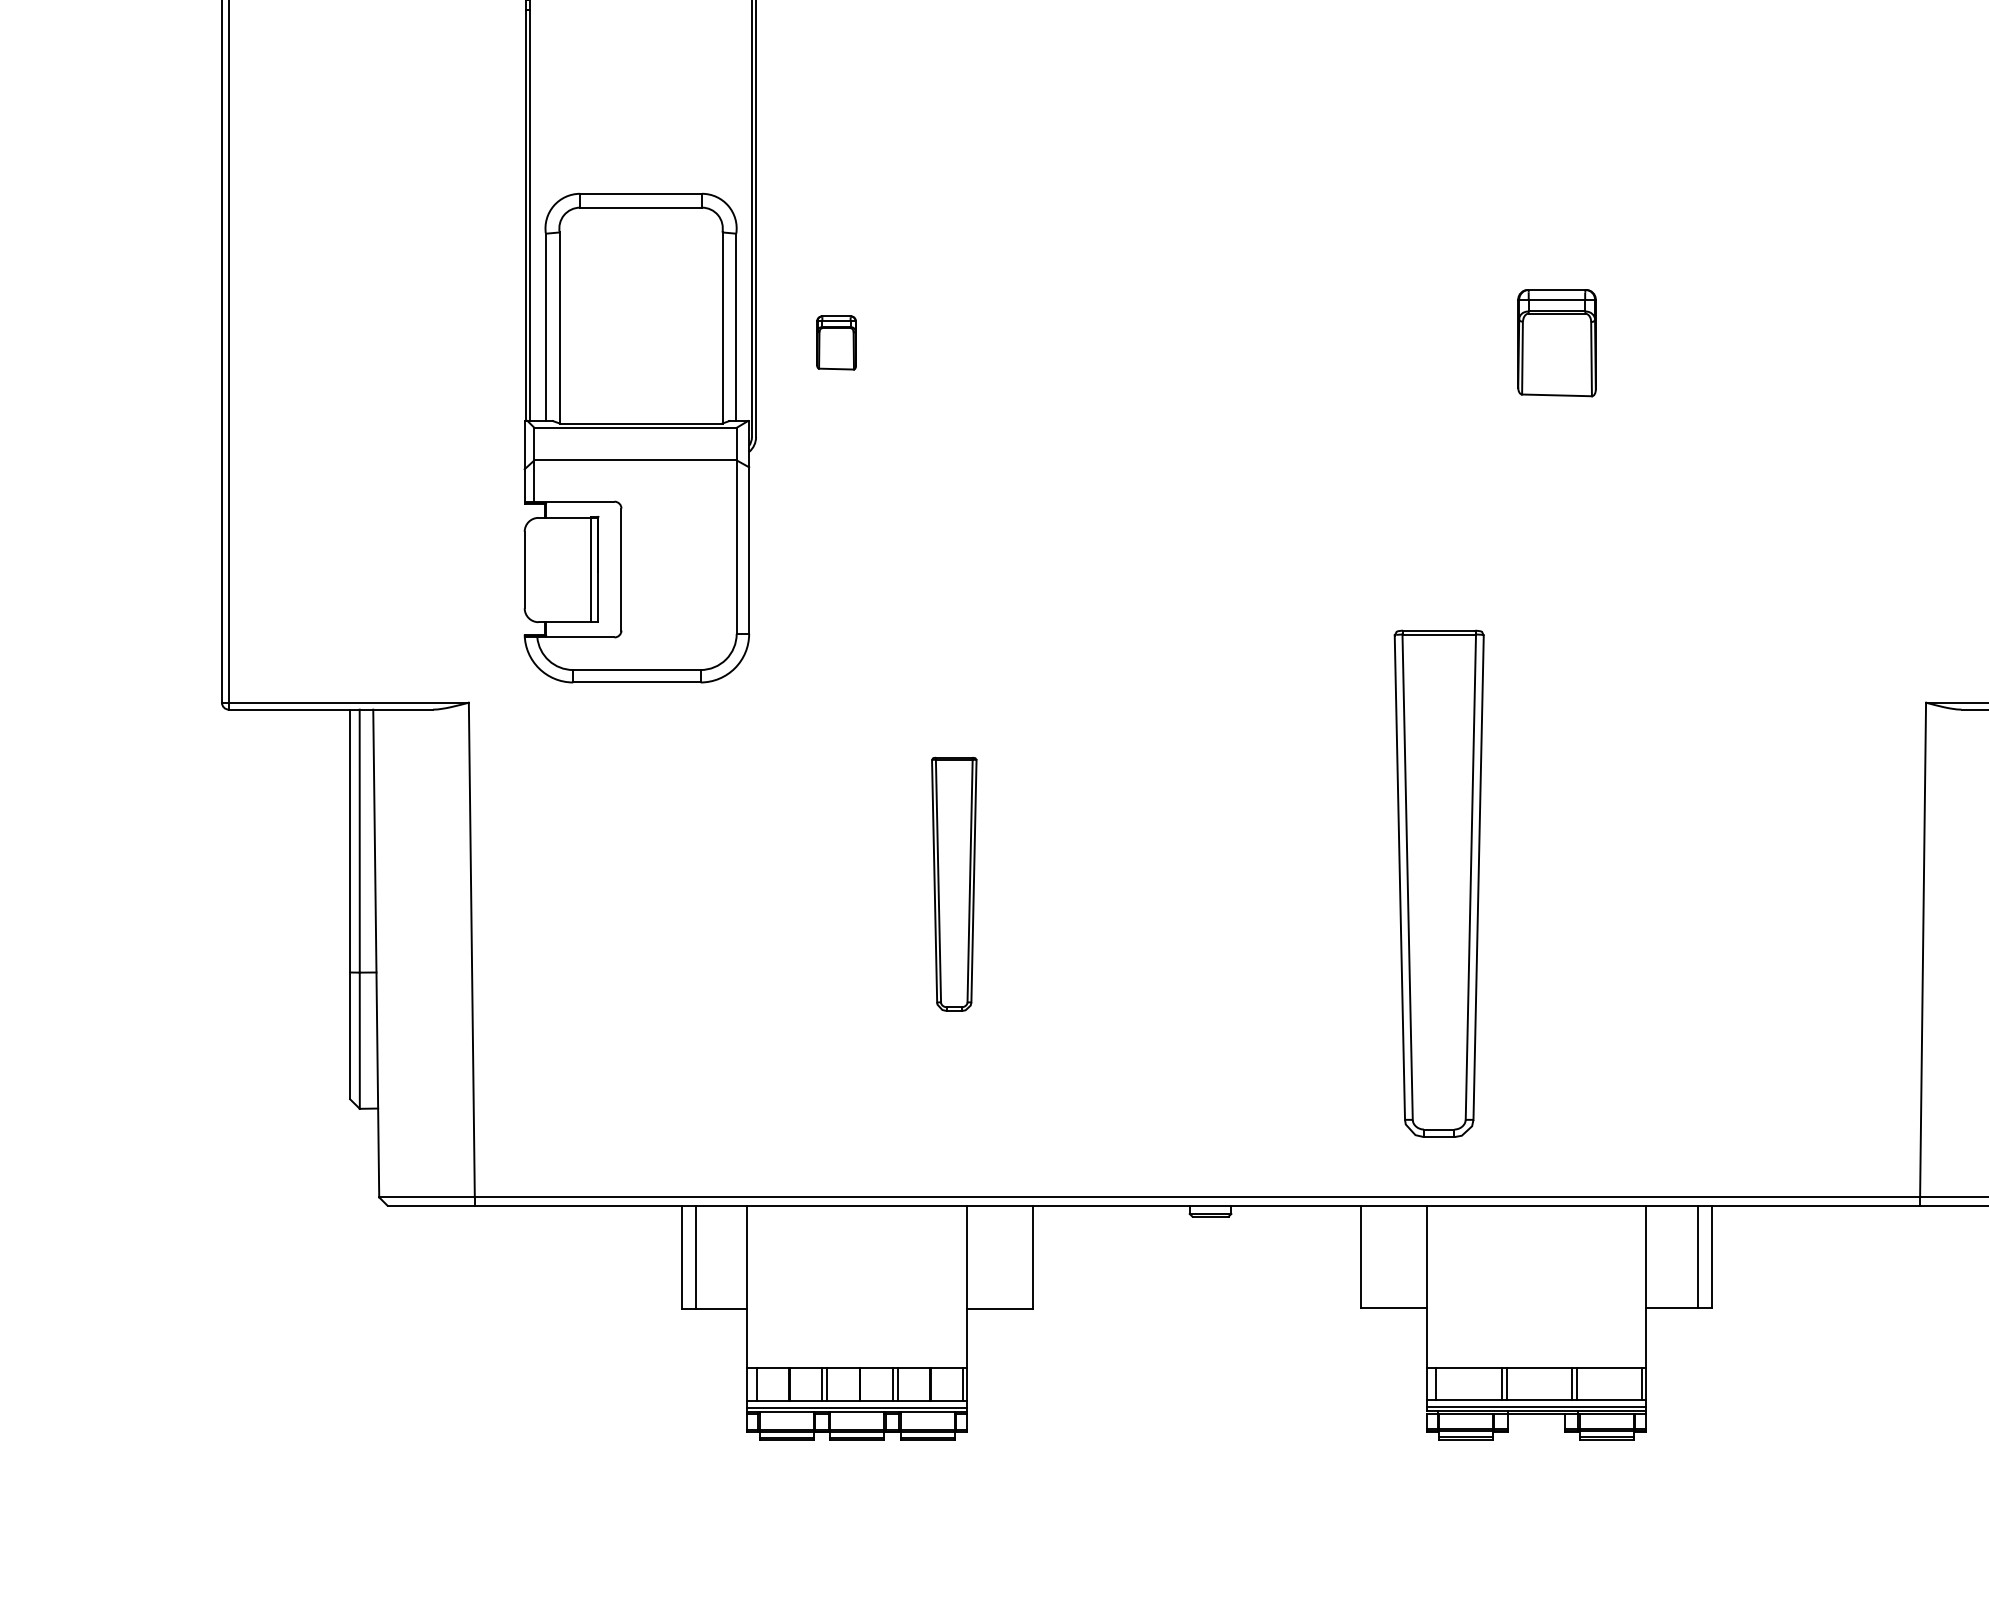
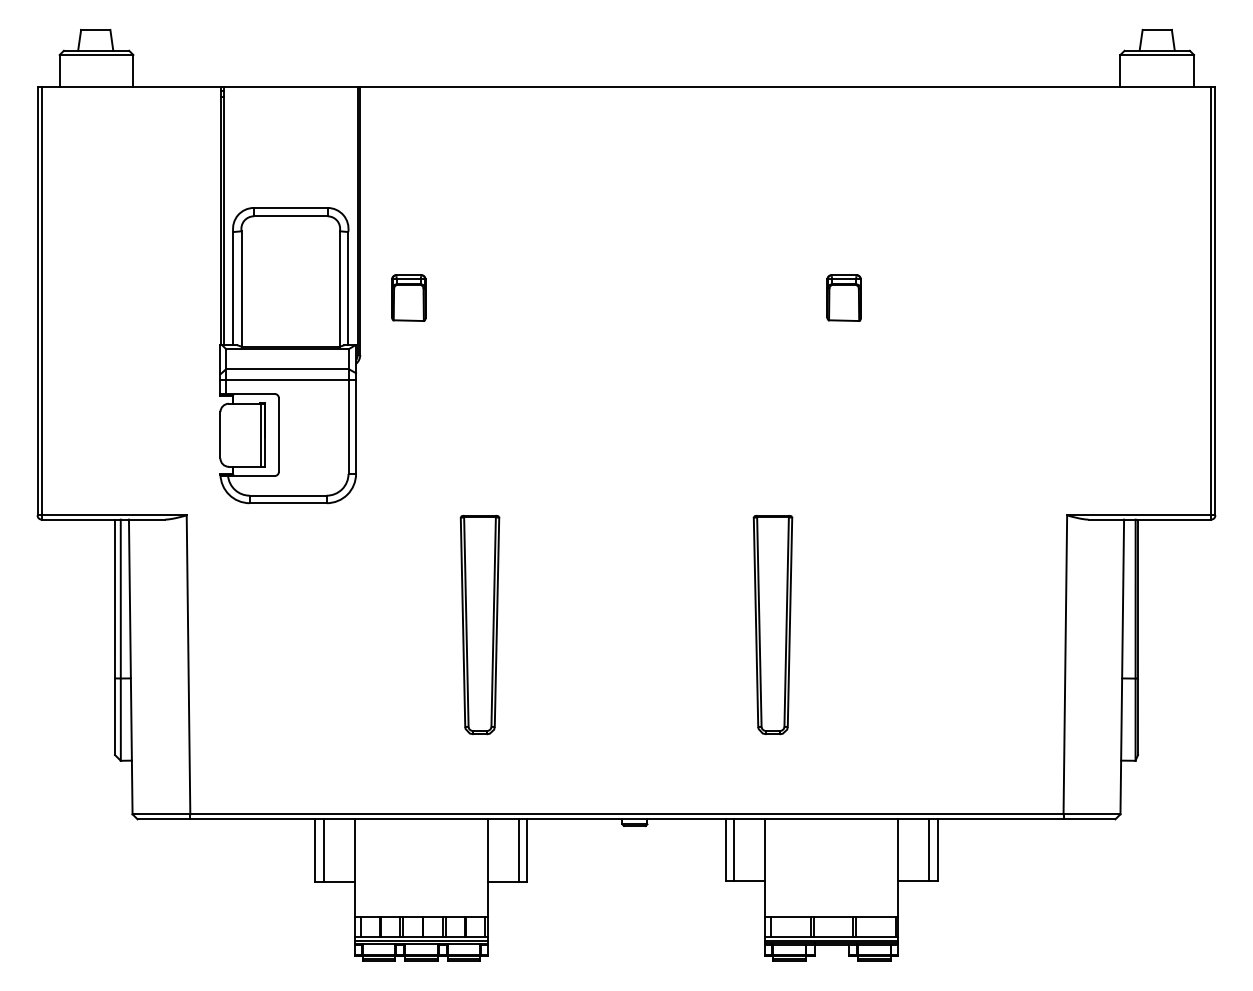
part: (835, 342) -> (408, 297), size x1.43
part: (1555, 342) -> (843, 297), size x0.71
line: (637, 479) -> (288, 380), added
part: (953, 884) -> (479, 625), size x1.43
part: (1438, 884) -> (772, 625), size x0.71
line: (1019, 1257) -> (519, 850), added
line: (1375, 1257) -> (734, 850), added

